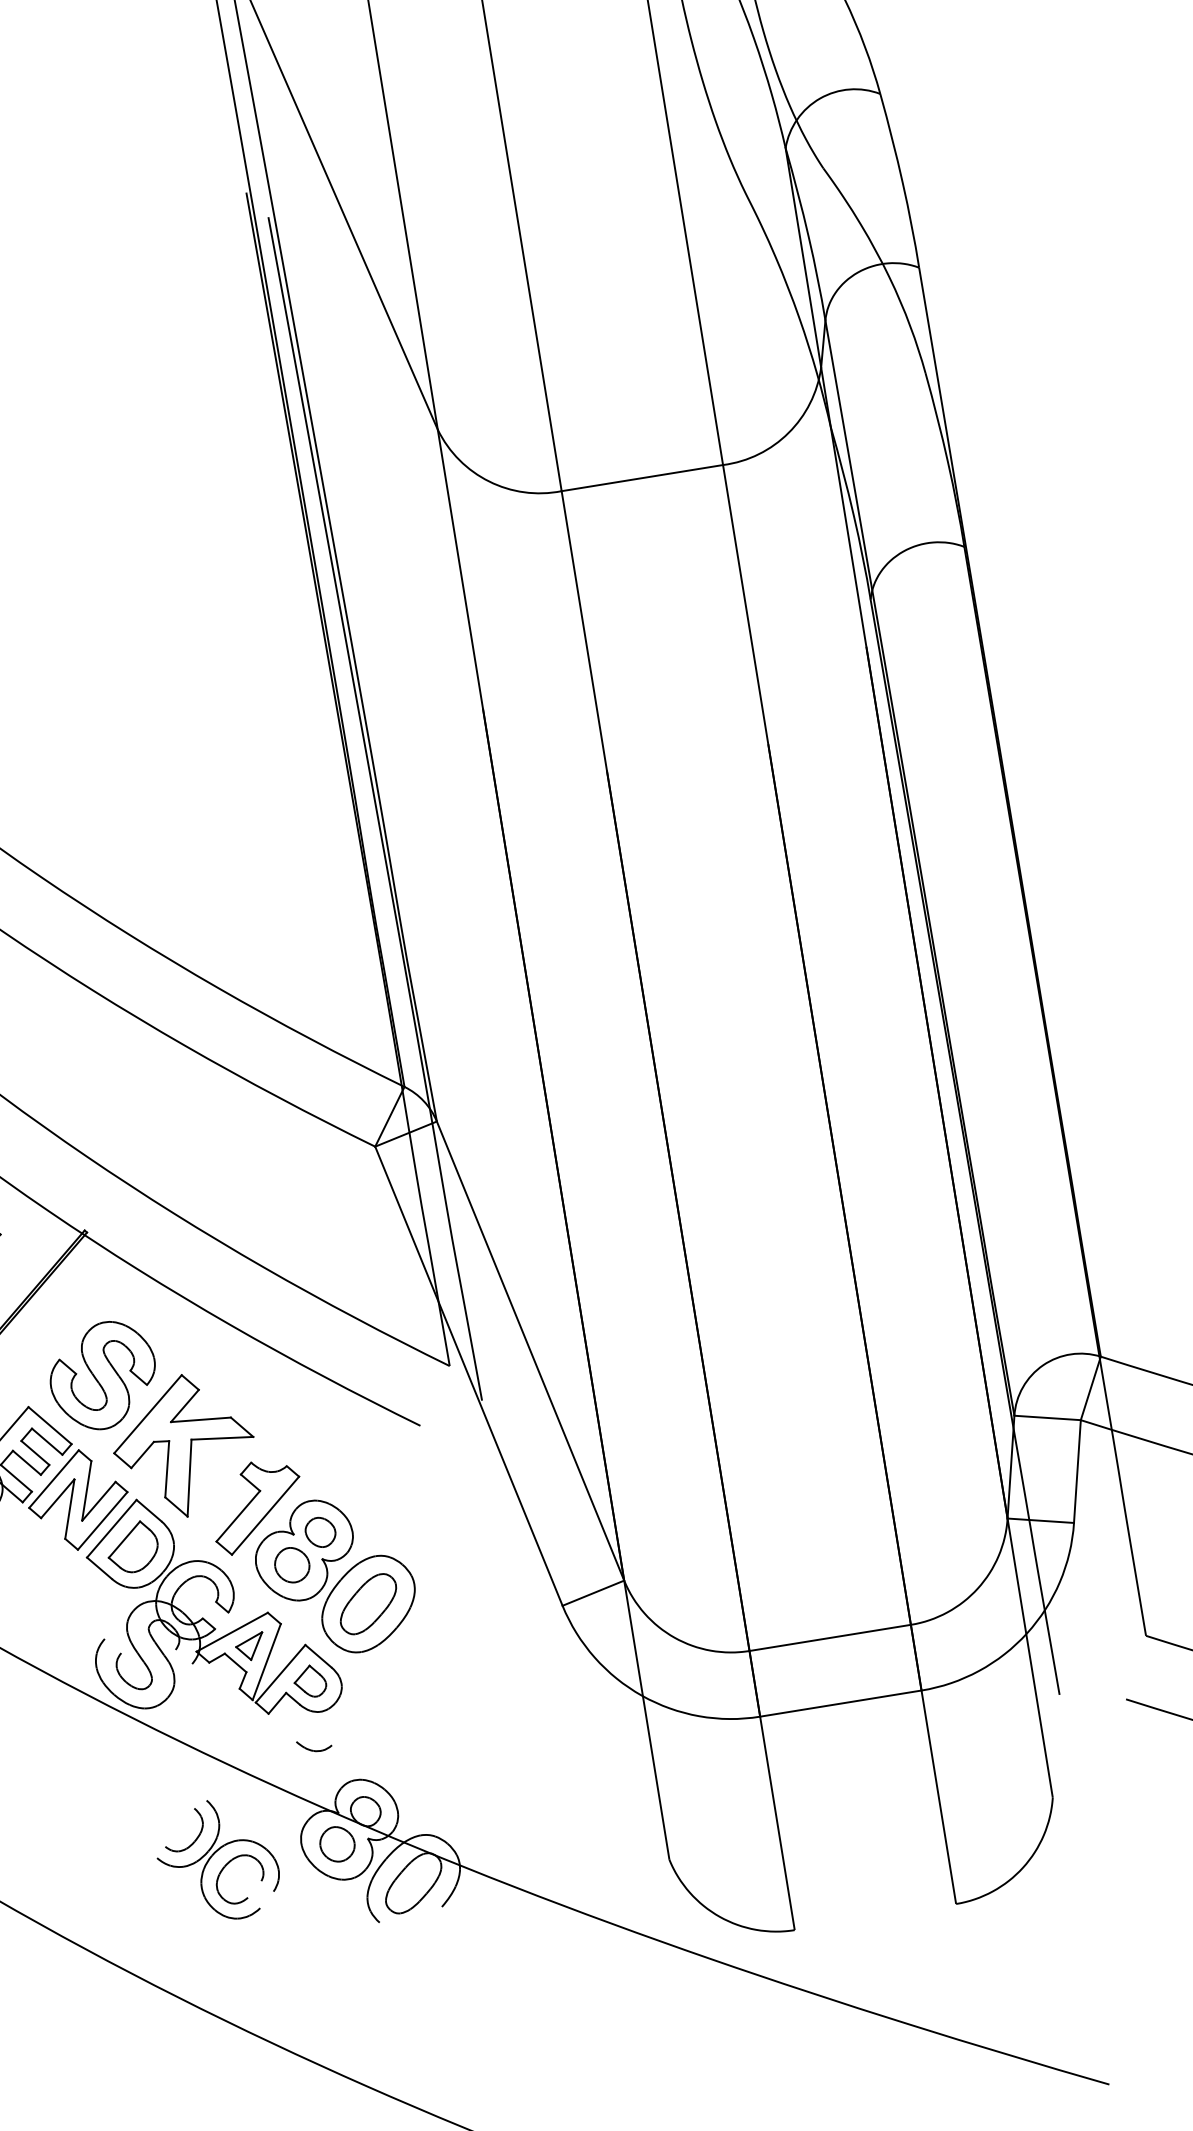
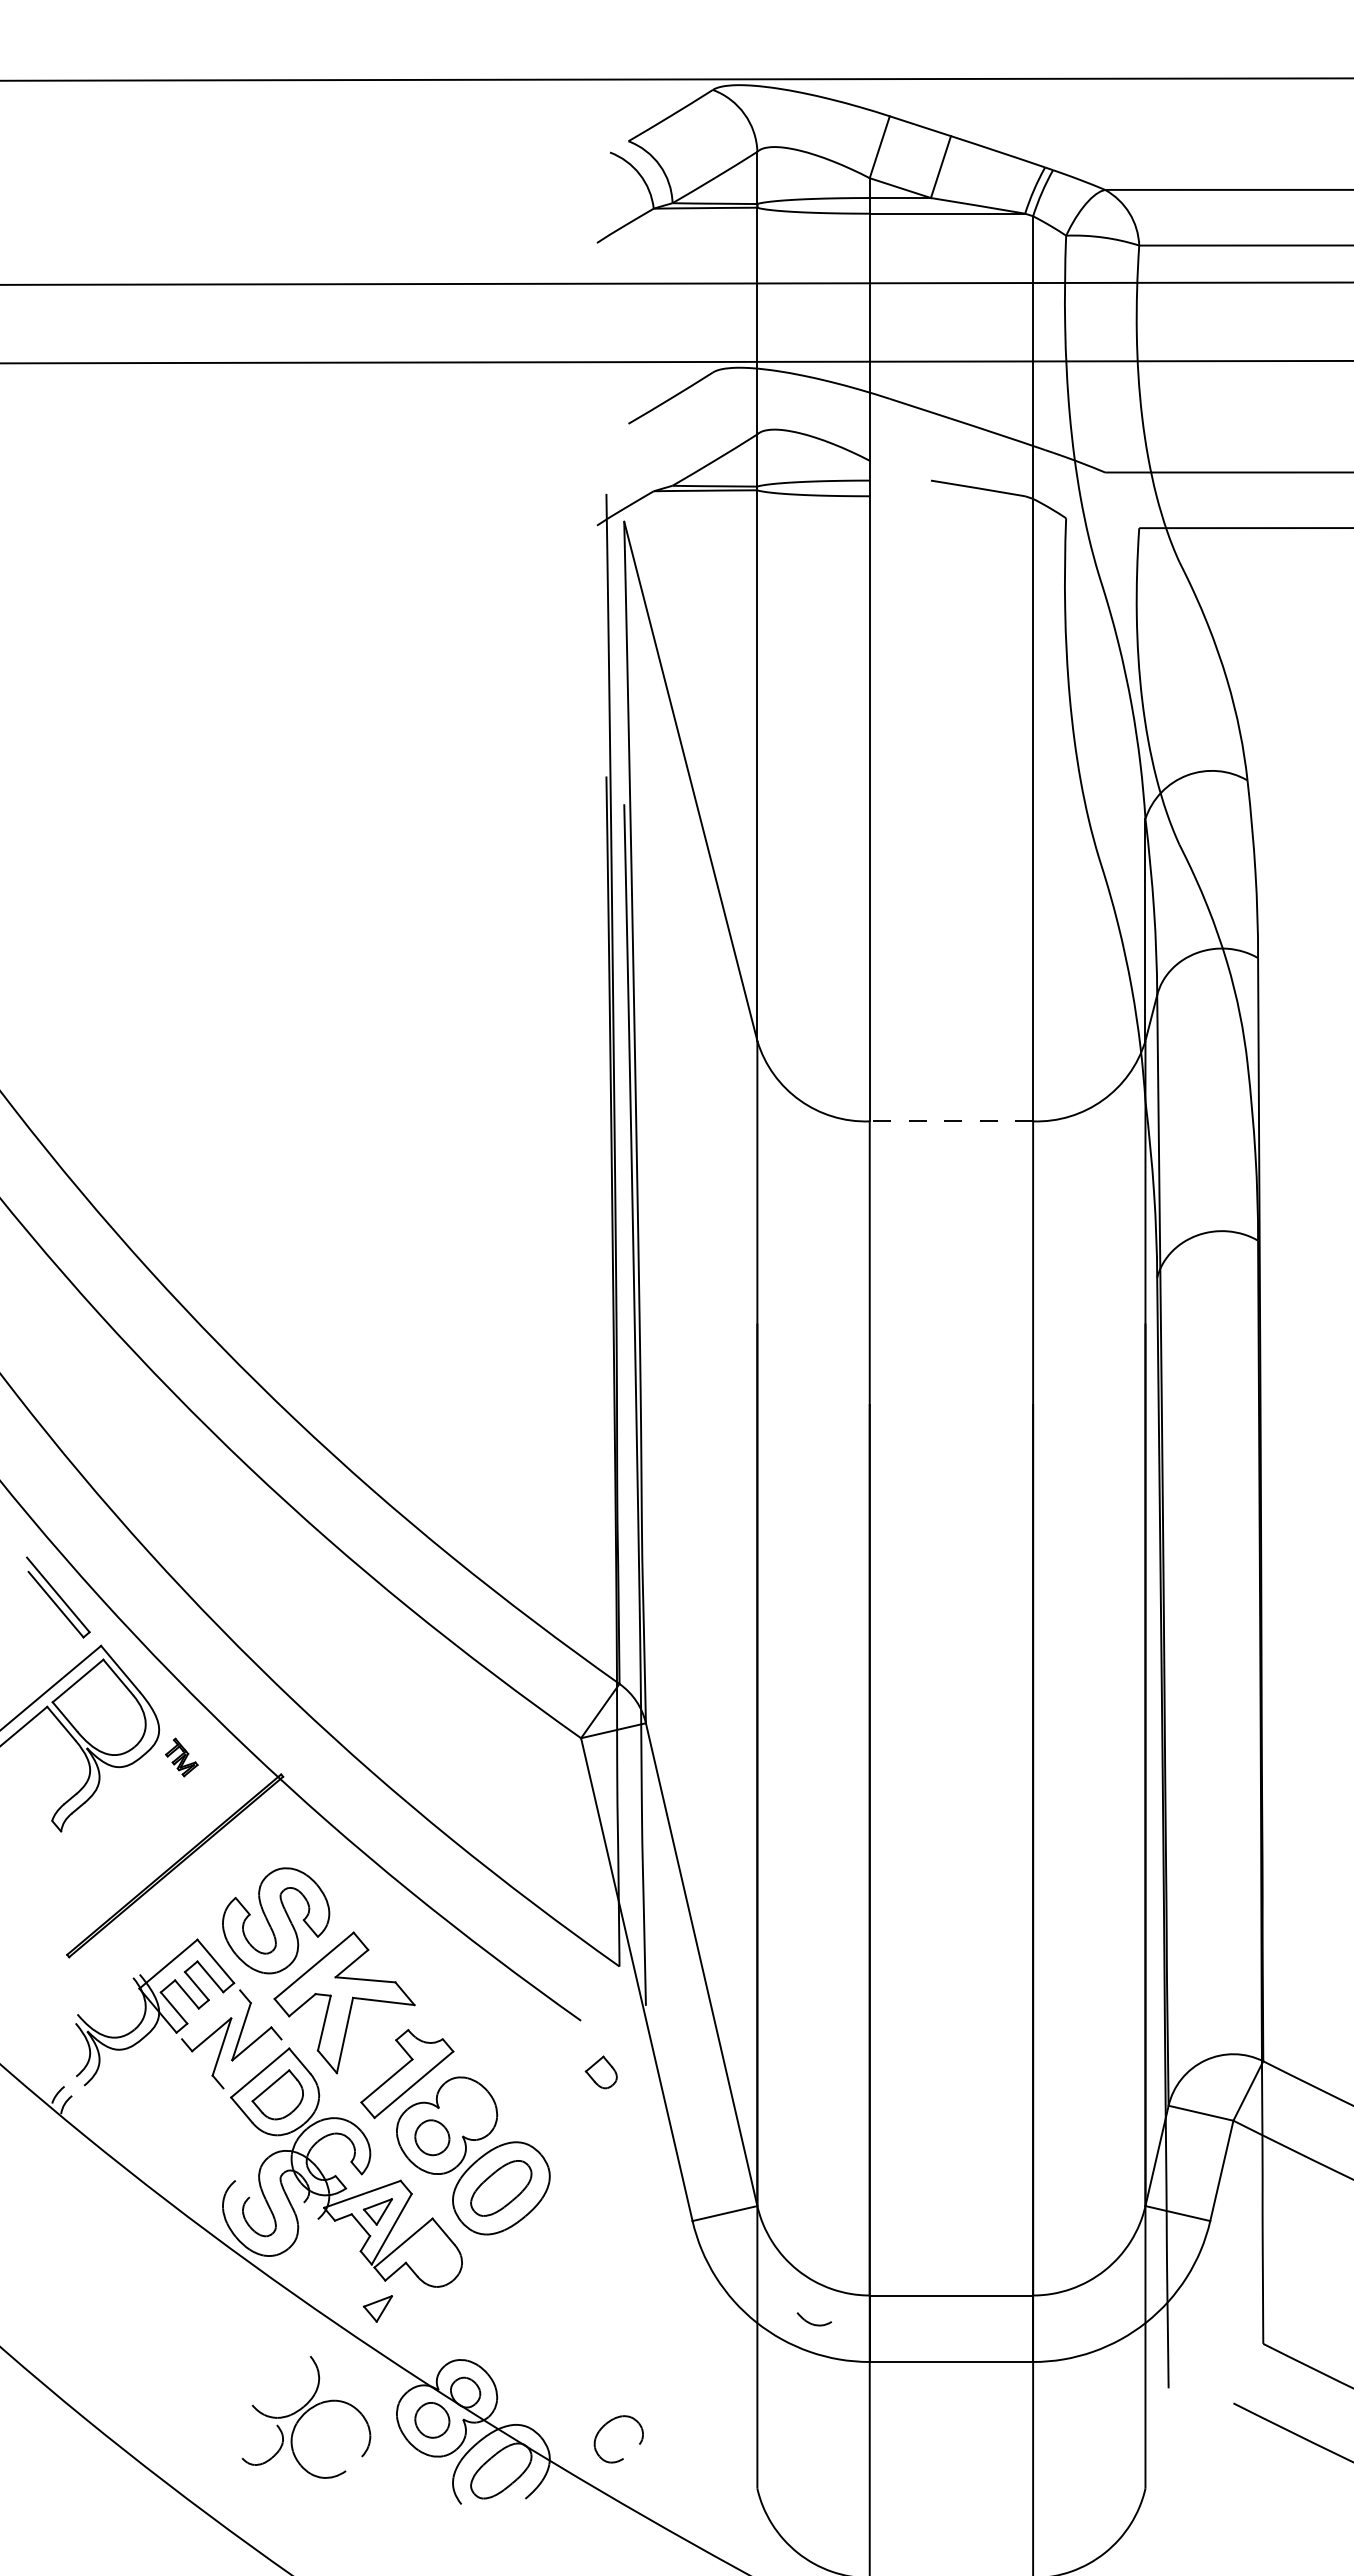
line: (642, 478) -> (951, 1121), solid -> dashed
line: (54, 1478) -> (211, 2014), removed
line: (102, 1520) -> (252, 2063), removed
part: (320, 1531) -> (465, 2109), removed
part: (309, 1681) -> (600, 2072), moved
part: (266, 1742) -> (378, 2308), added
part: (314, 1745) -> (814, 2319), moved
part: (193, 1841) -> (270, 2457), moved
part: (226, 1866) -> (607, 2424), moved

